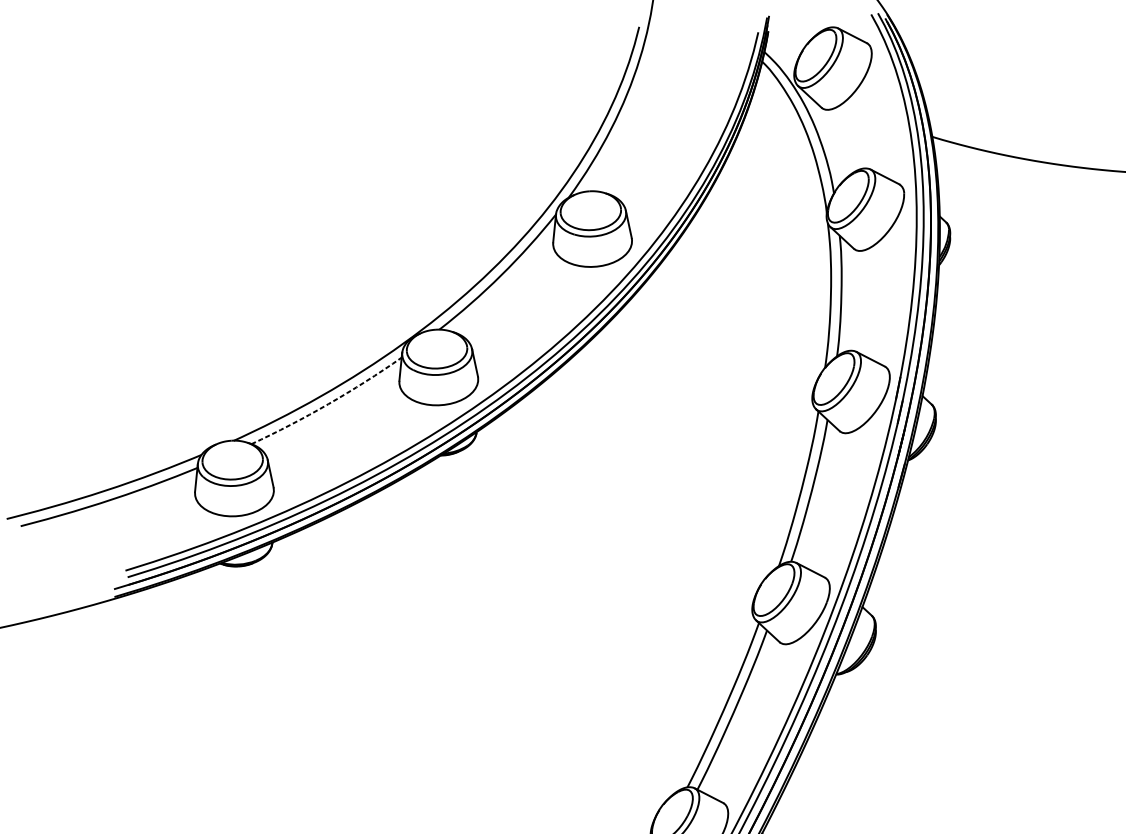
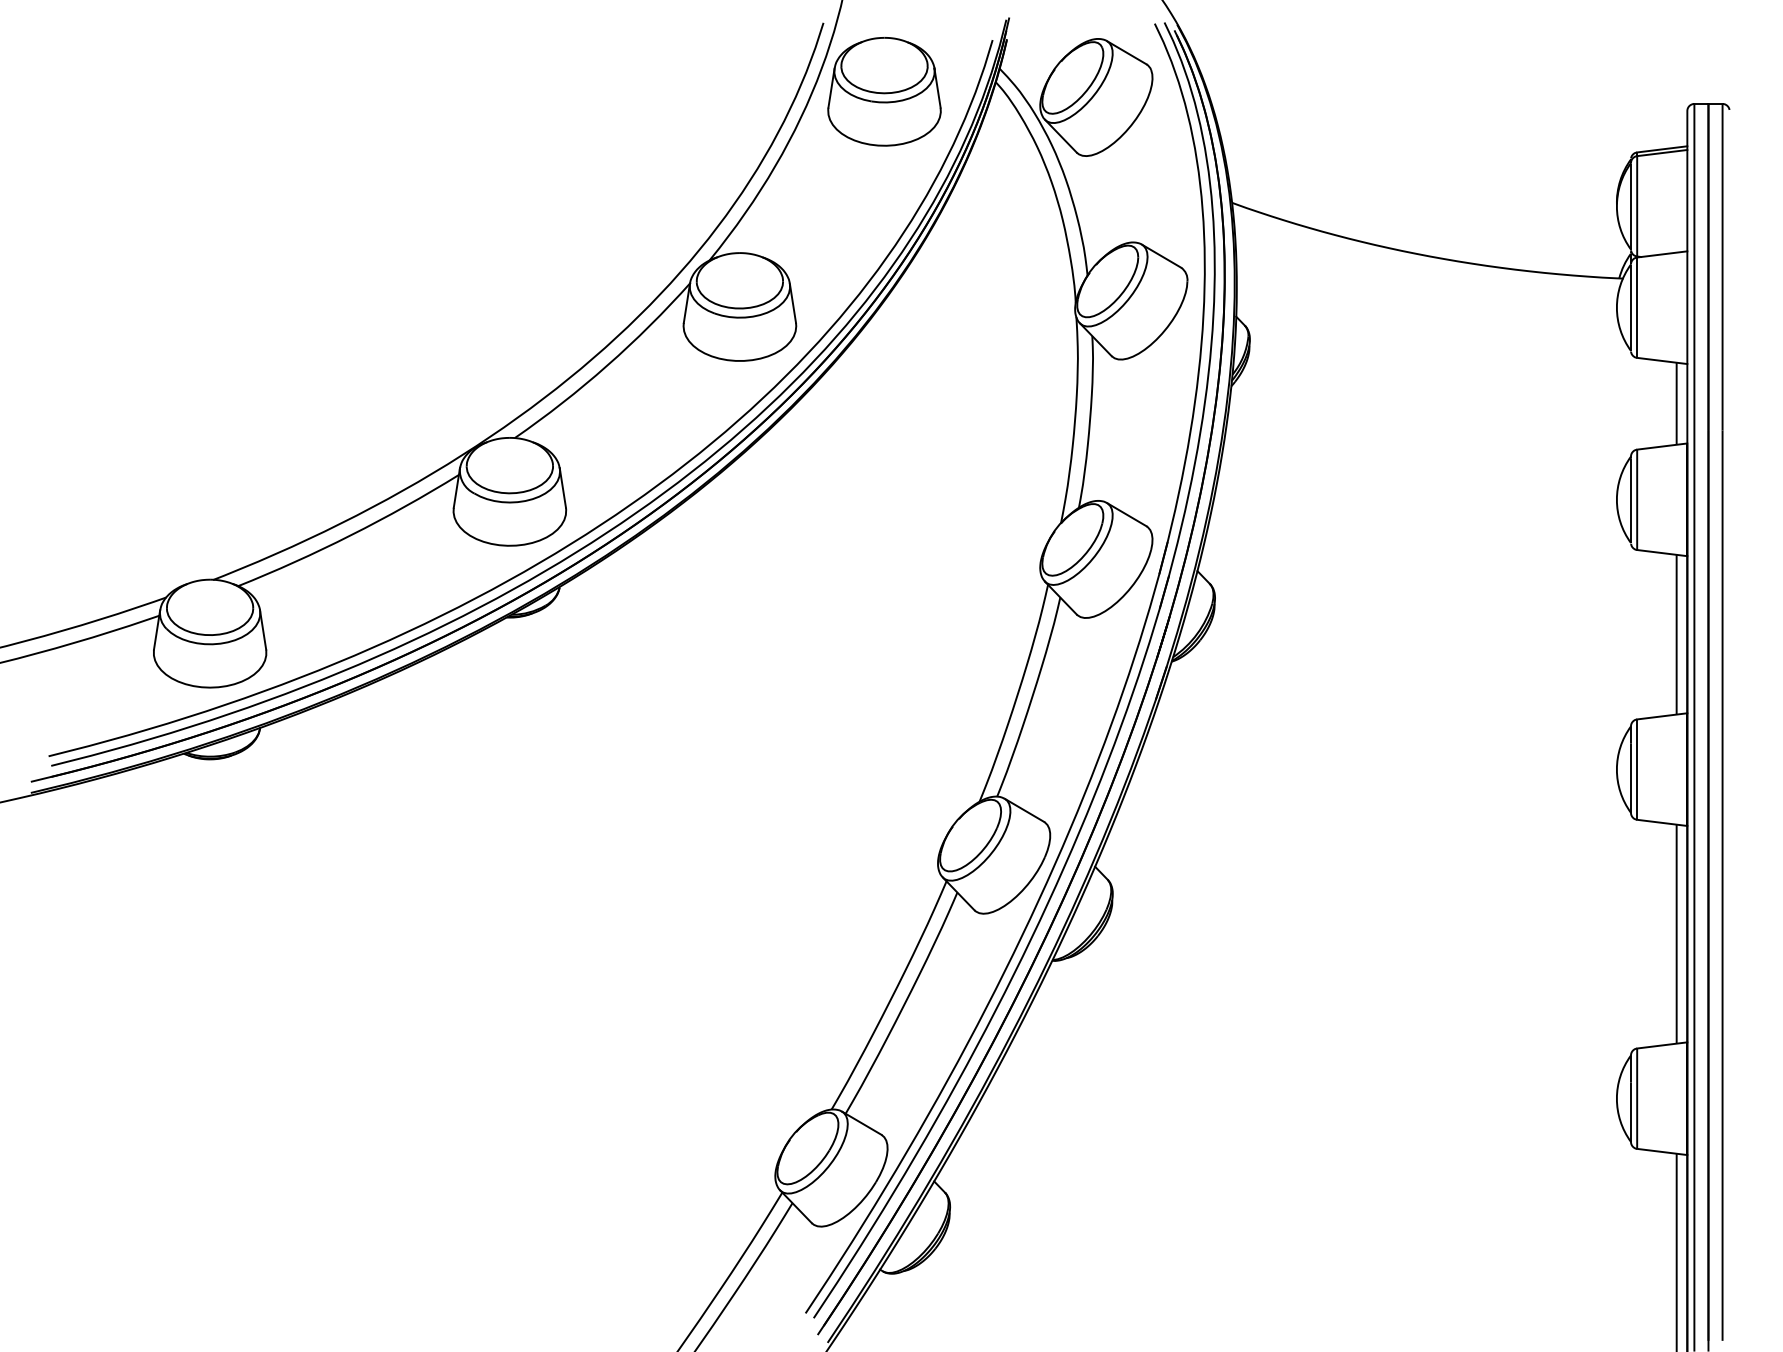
part: (684, 72) -> (884, 91), added
arc: (328, 404) -> (350, 535), dashed -> solid

